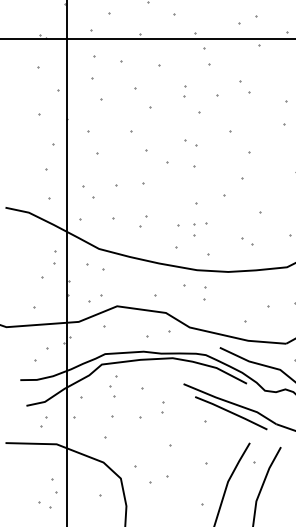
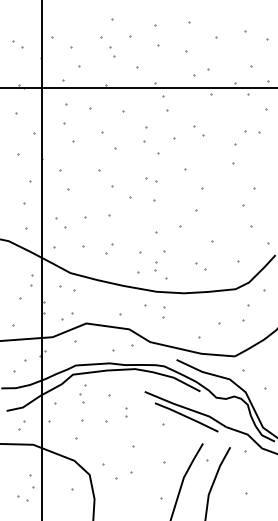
part: (184, 91) -> (145, 134), size x1.6
part: (193, 230) -> (155, 266), moved

